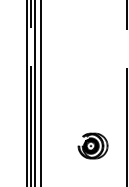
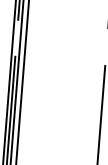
part: (92, 145) -> (67, 135), removed

